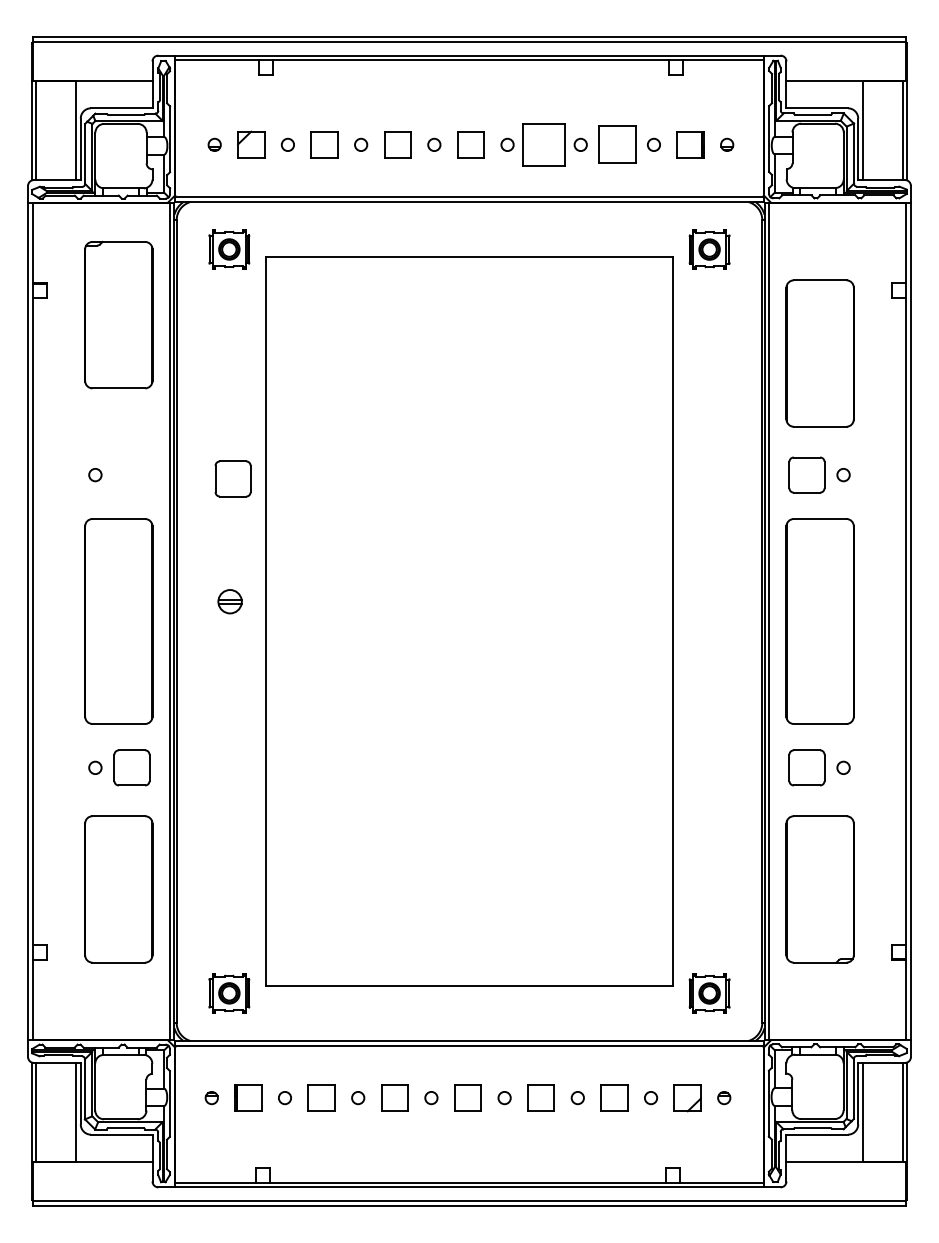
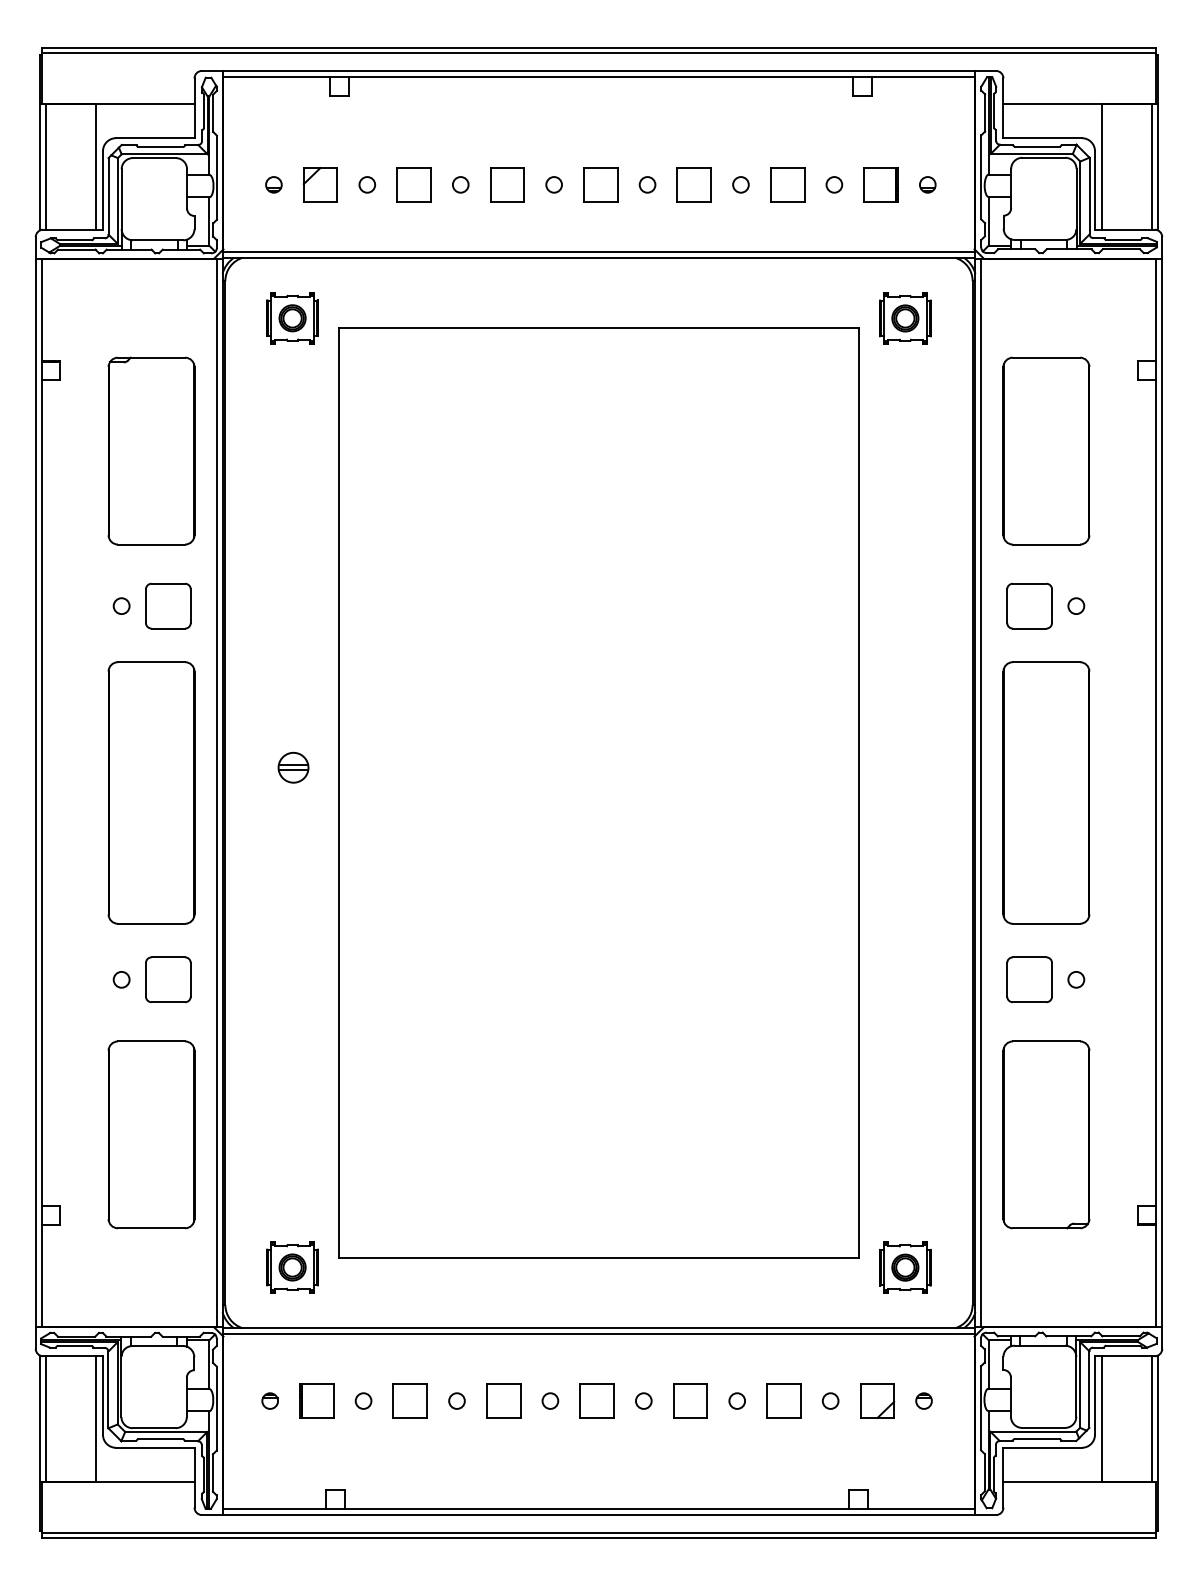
part: (543, 144) -> (693, 184), size x0.62
part: (617, 144) -> (787, 184), size x0.71
part: (118, 314) -> (151, 450), moved
part: (233, 478) -> (168, 605), moved

